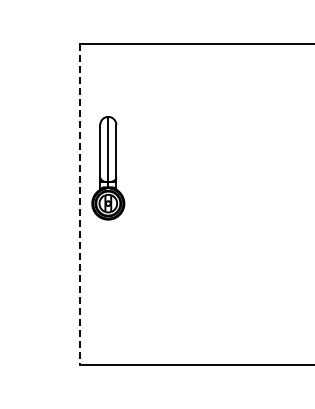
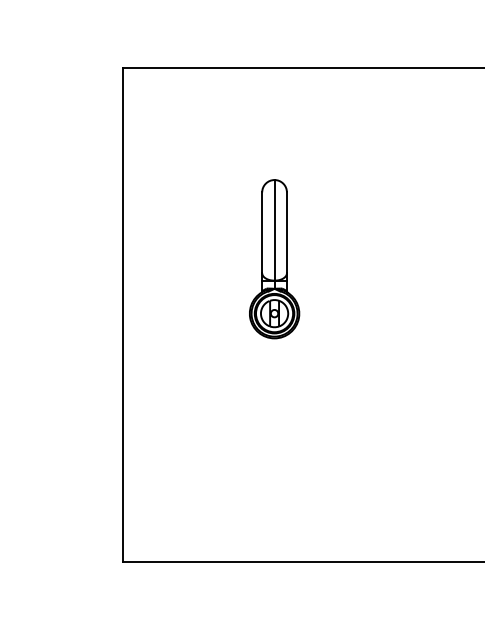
part: (108, 168) -> (274, 259), moved
line: (79, 204) -> (122, 315), dashed -> solid

